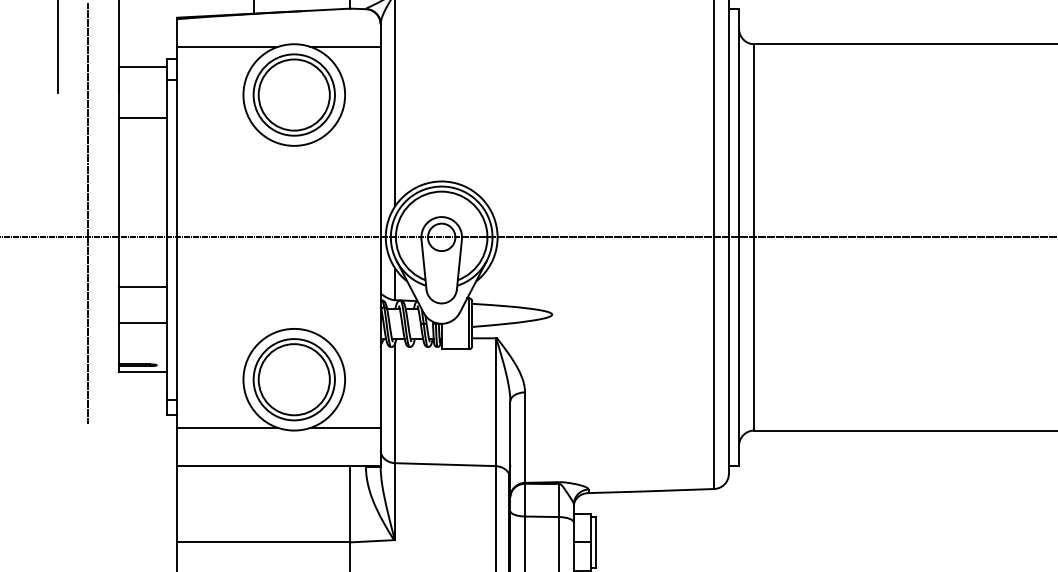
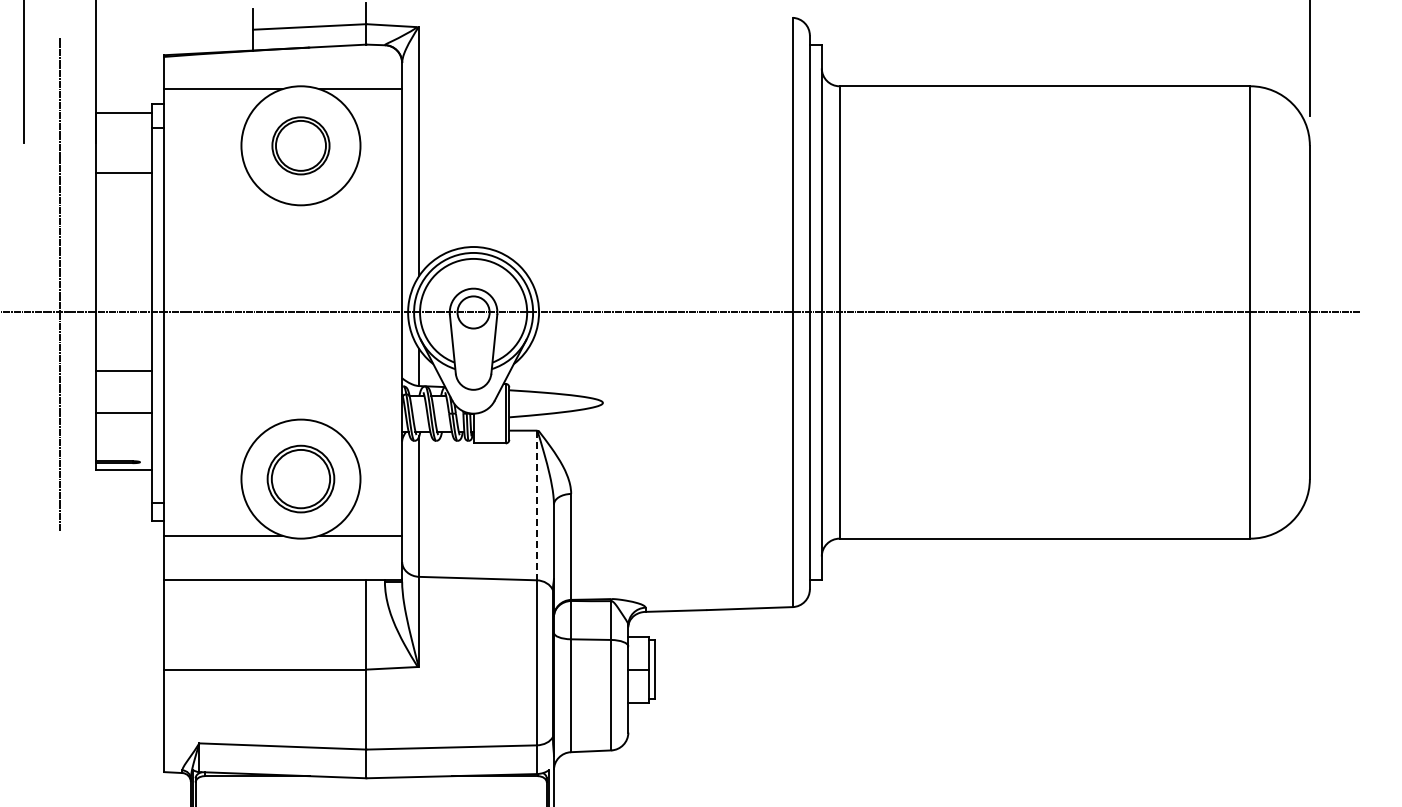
part: (293, 94) -> (300, 145), size x0.6
part: (293, 379) -> (300, 478), size x0.7
line: (495, 402) -> (536, 505), solid -> dashed

